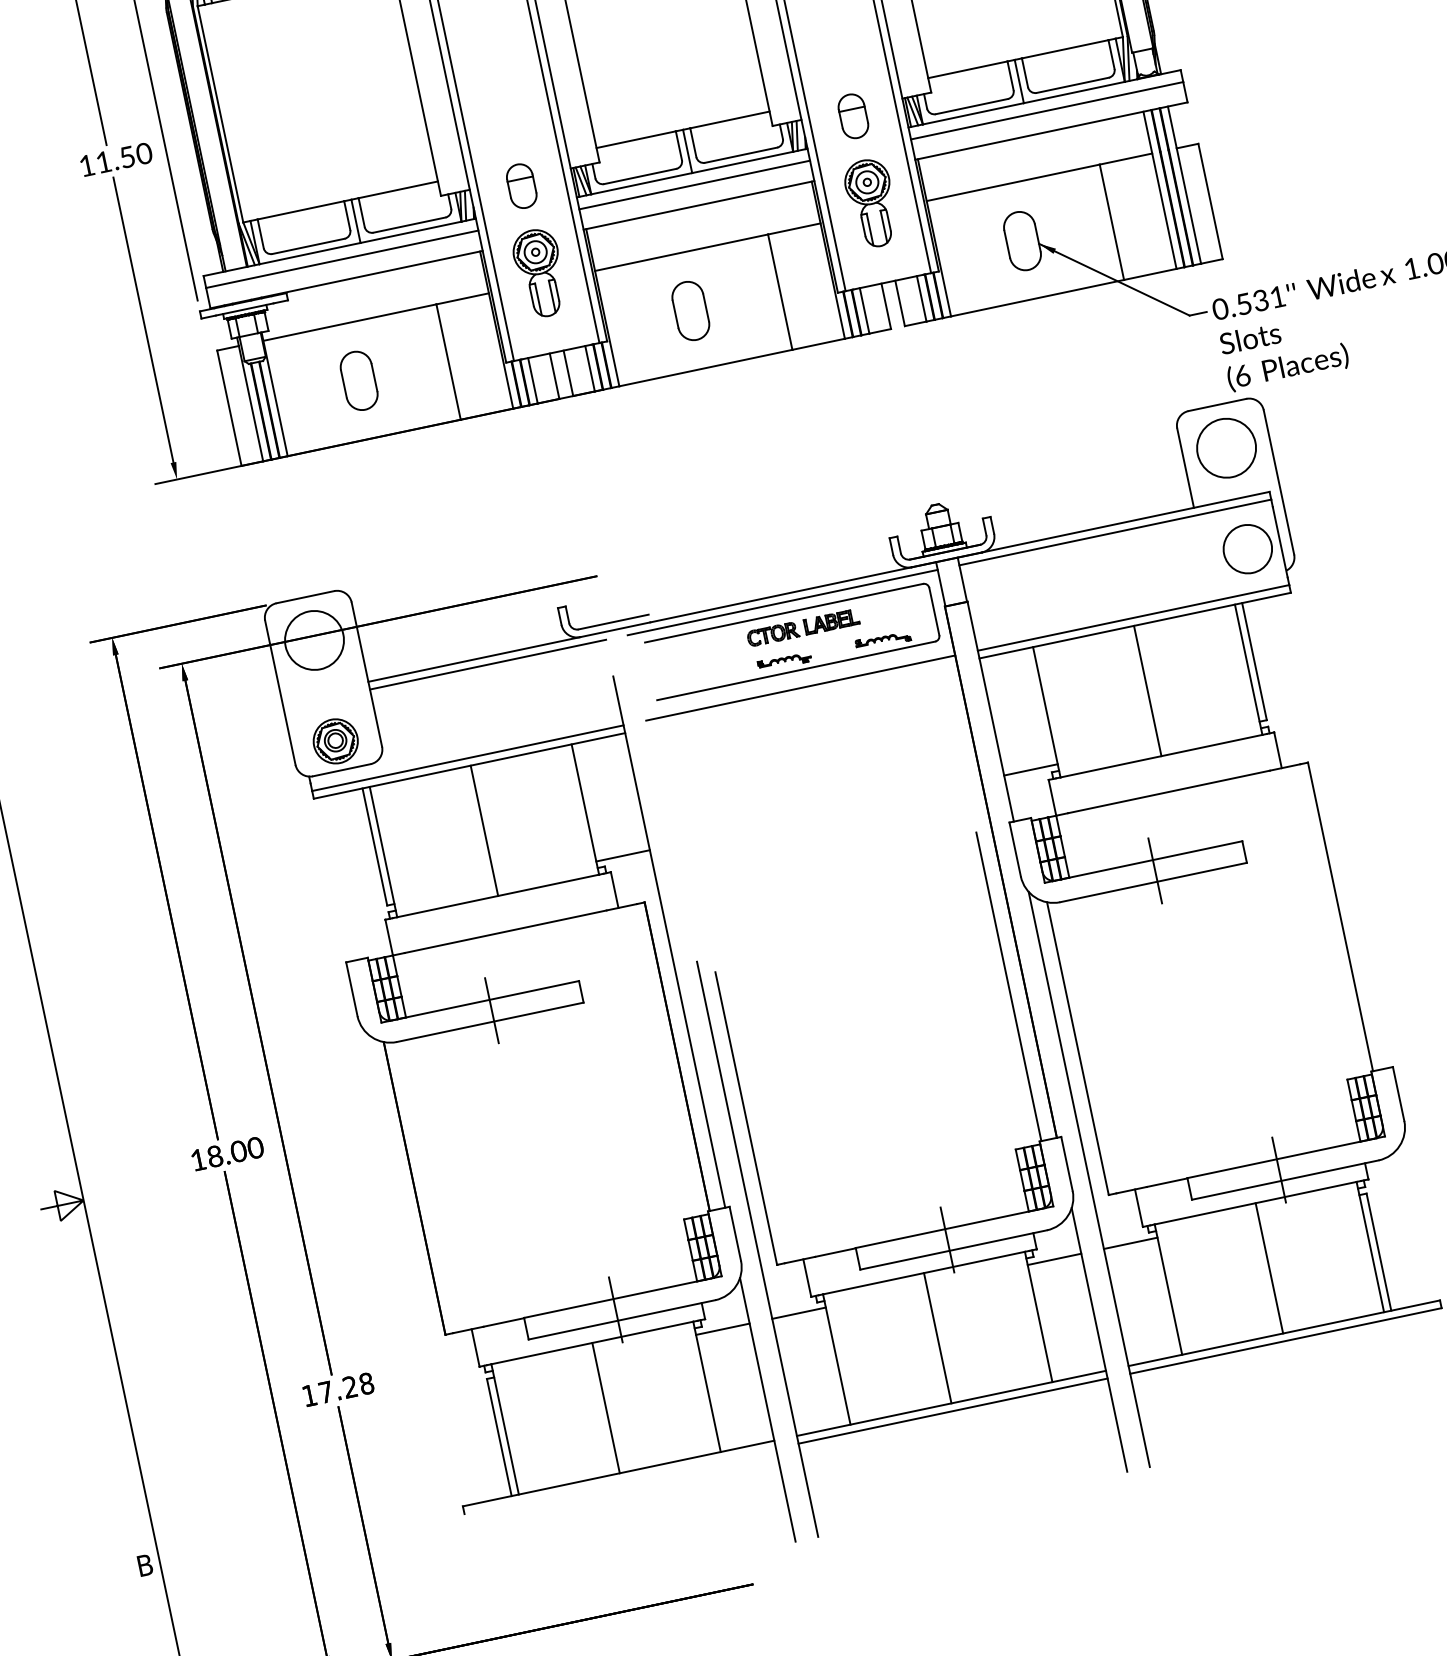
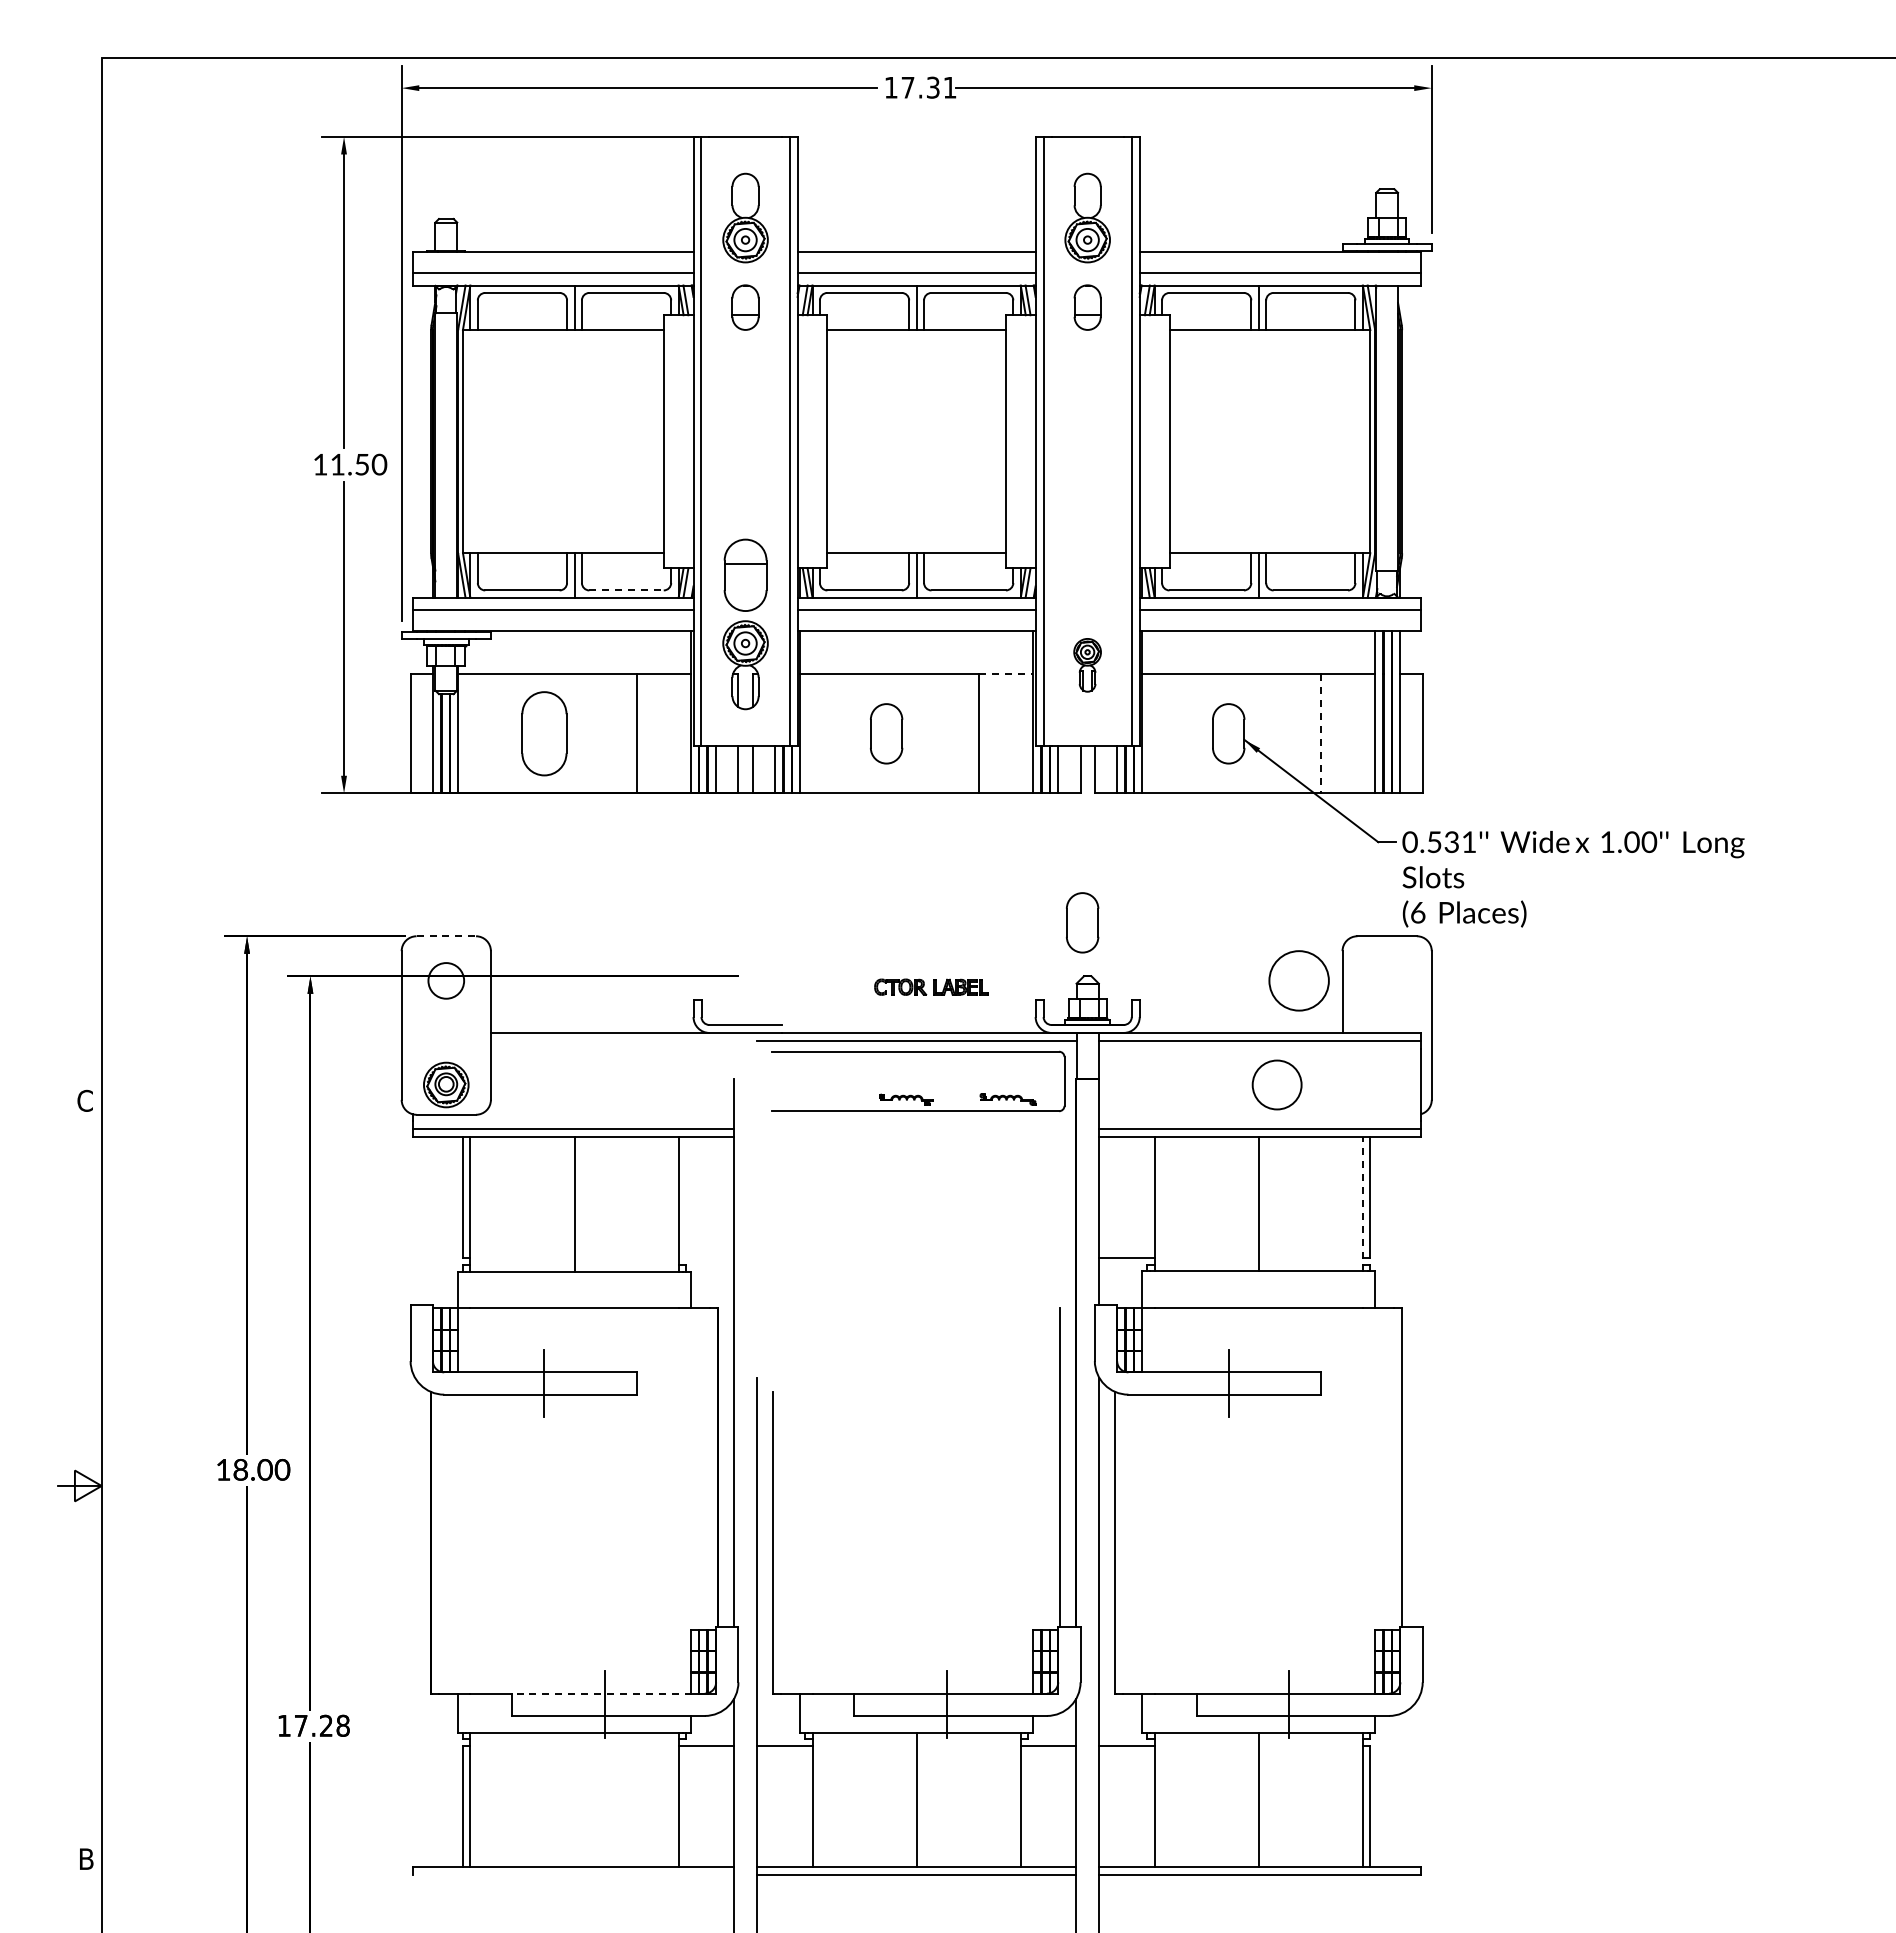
part: (853, 116) -> (1087, 575), removed
part: (521, 186) -> (745, 575), size x1.6
part: (871, 203) -> (1087, 665), size x0.6
line: (1111, 223) -> (1320, 734), solid -> dashed
line: (410, 224) -> (627, 590), solid -> dashed
line: (794, 228) -> (1006, 674), solid -> dashed
part: (359, 380) -> (544, 733), size x1.4
circle: (1225, 448) -> (1298, 980), moved
part: (919, 453) -> (1082, 922), added
circle: (1247, 548) -> (1276, 1084), moved
line: (305, 597) -> (446, 936), solid -> dashed
part: (802, 627) -> (931, 986), moved
circle: (314, 640) -> (446, 980), size x0.6
line: (487, 664) -> (612, 1040), removed
line: (1248, 669) -> (1362, 1203), solid -> dashed
line: (800, 688) -> (916, 1129), removed
line: (622, 855) -> (705, 1257), removed
line: (617, 1298) -> (608, 1693), solid -> dashed
line: (606, 1407) -> (574, 1799), removed

